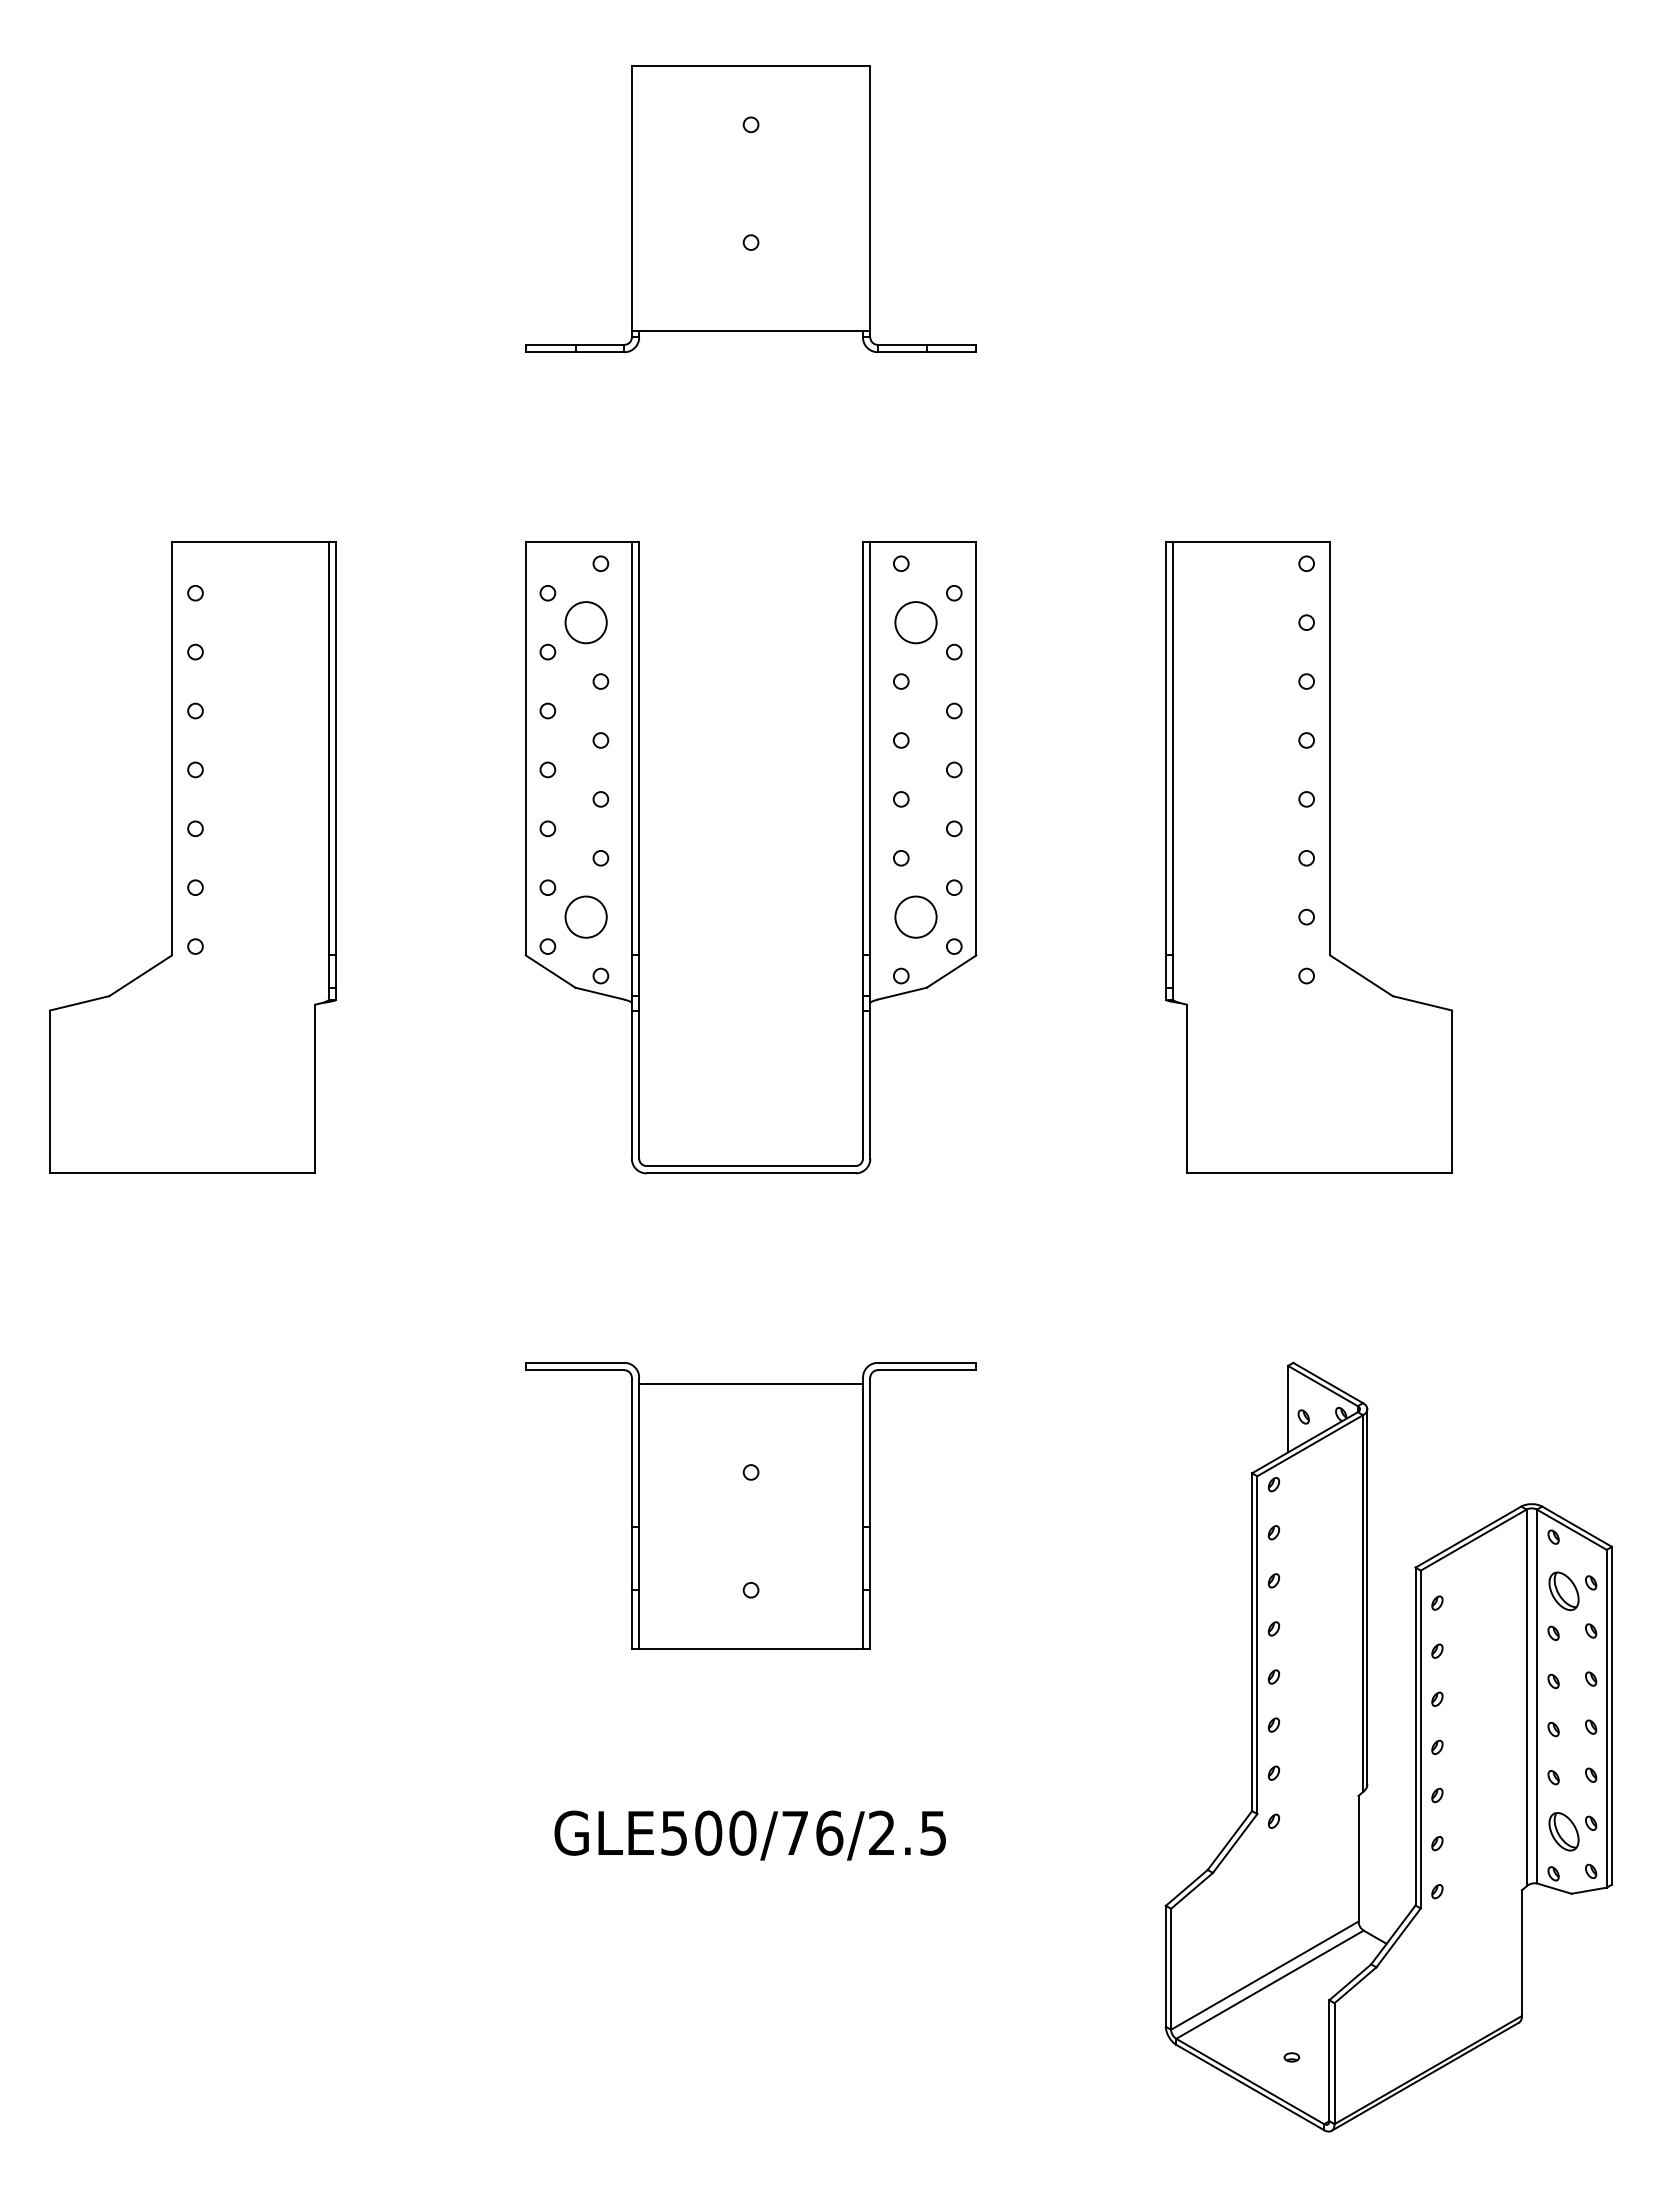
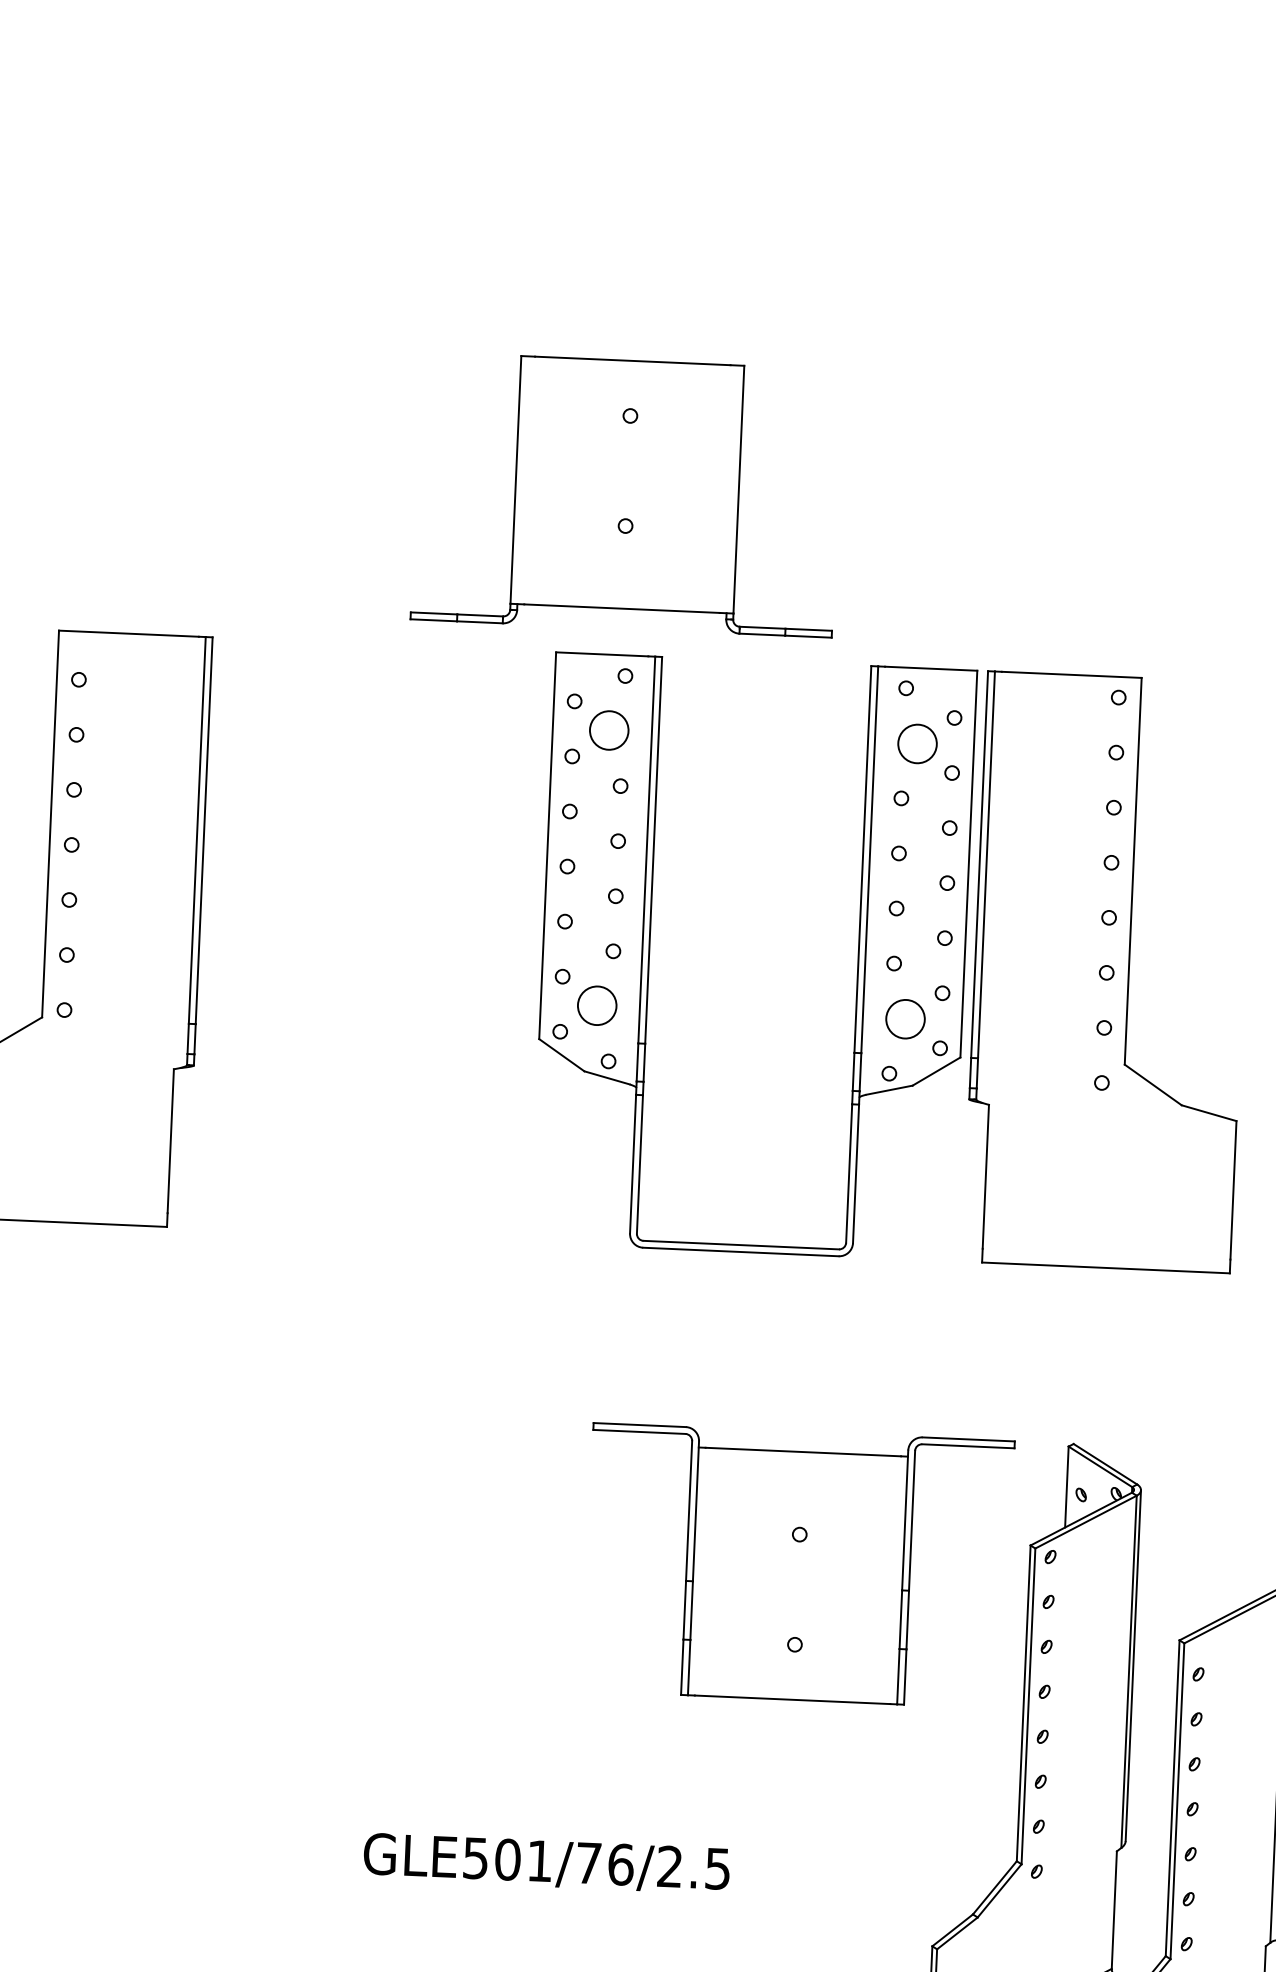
part: (750, 208) -> (626, 494), moved
part: (639, 857) -> (649, 952), moved
part: (750, 1505) -> (797, 1565), moved
text: (742, 1832) -> (539, 1860), GLE500/76/2.5 -> GLE501/76/2.5

